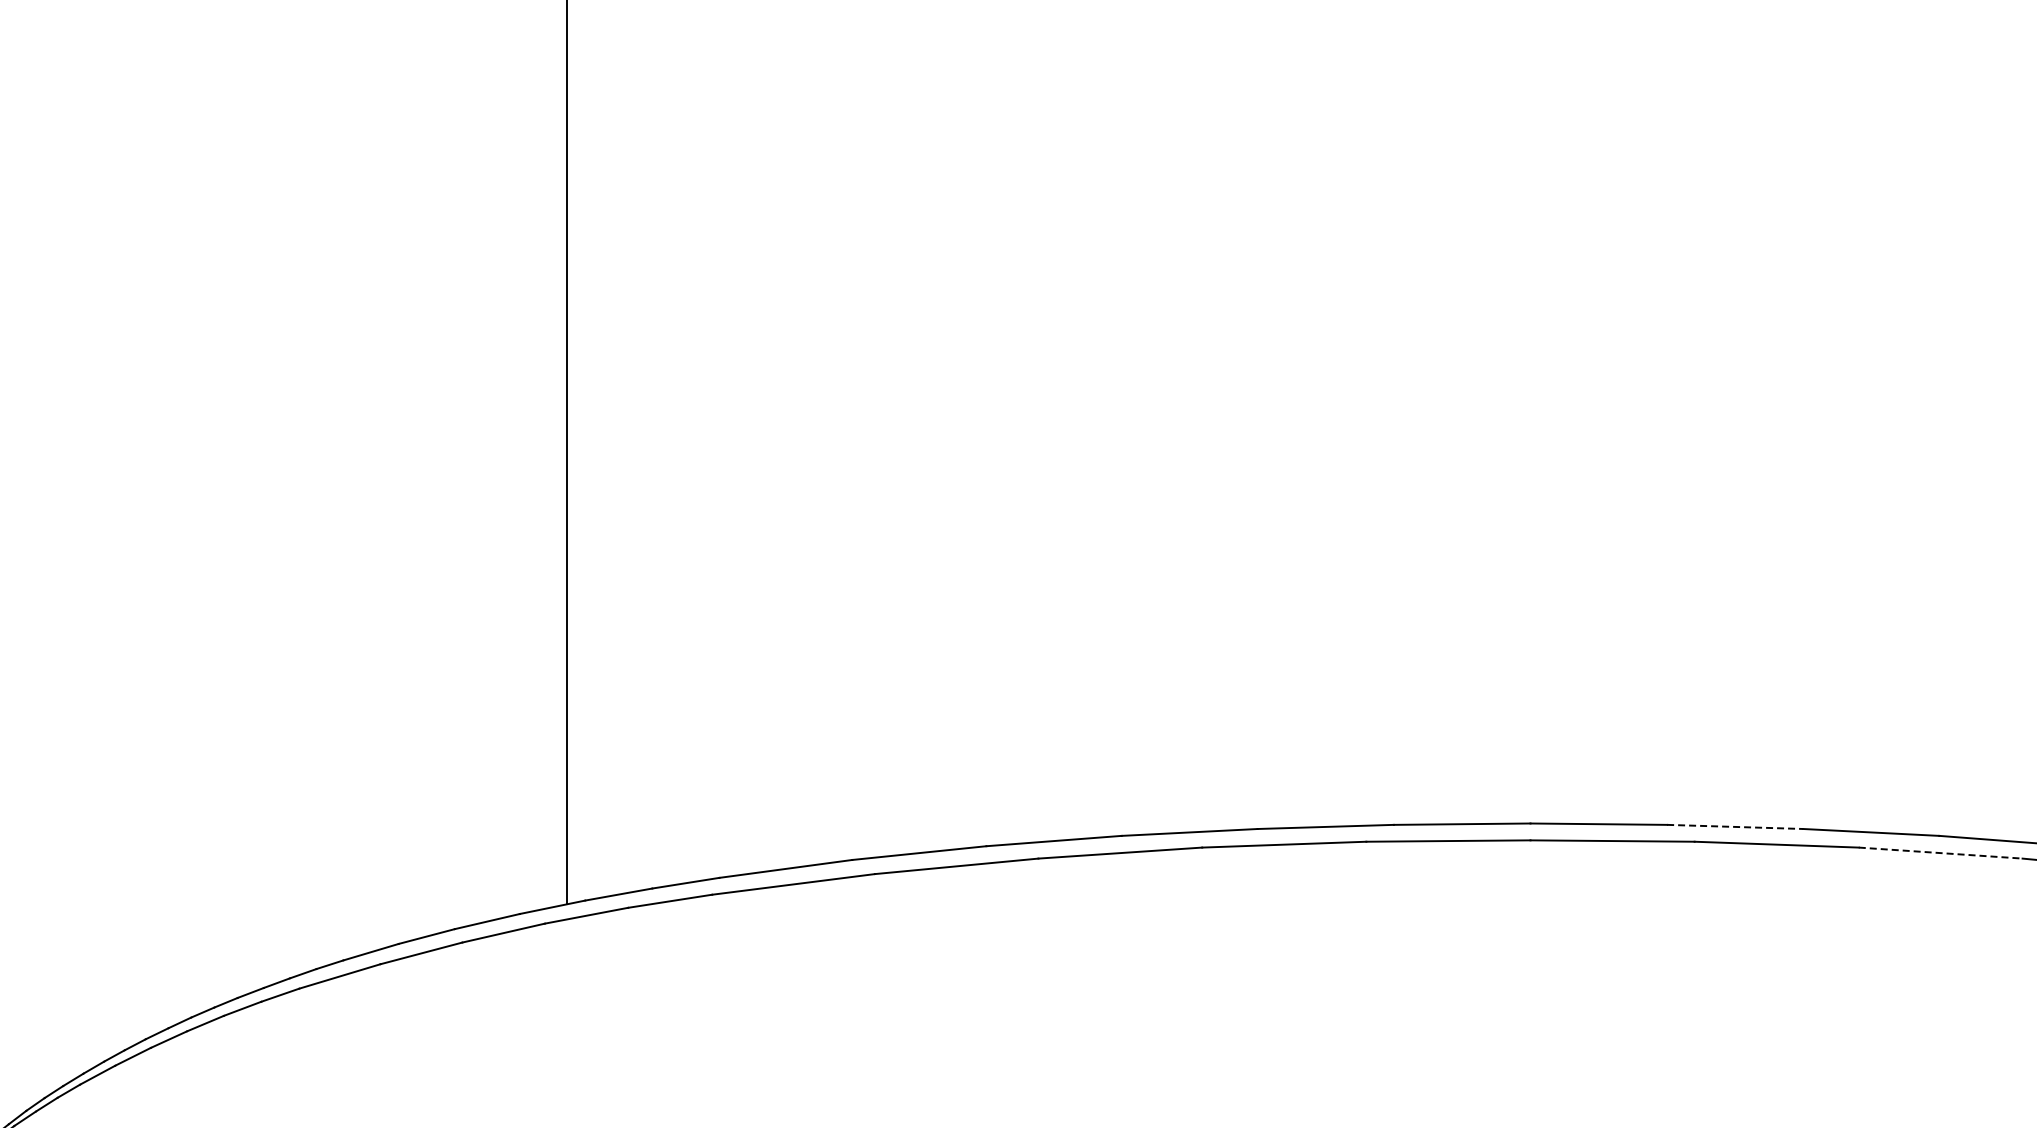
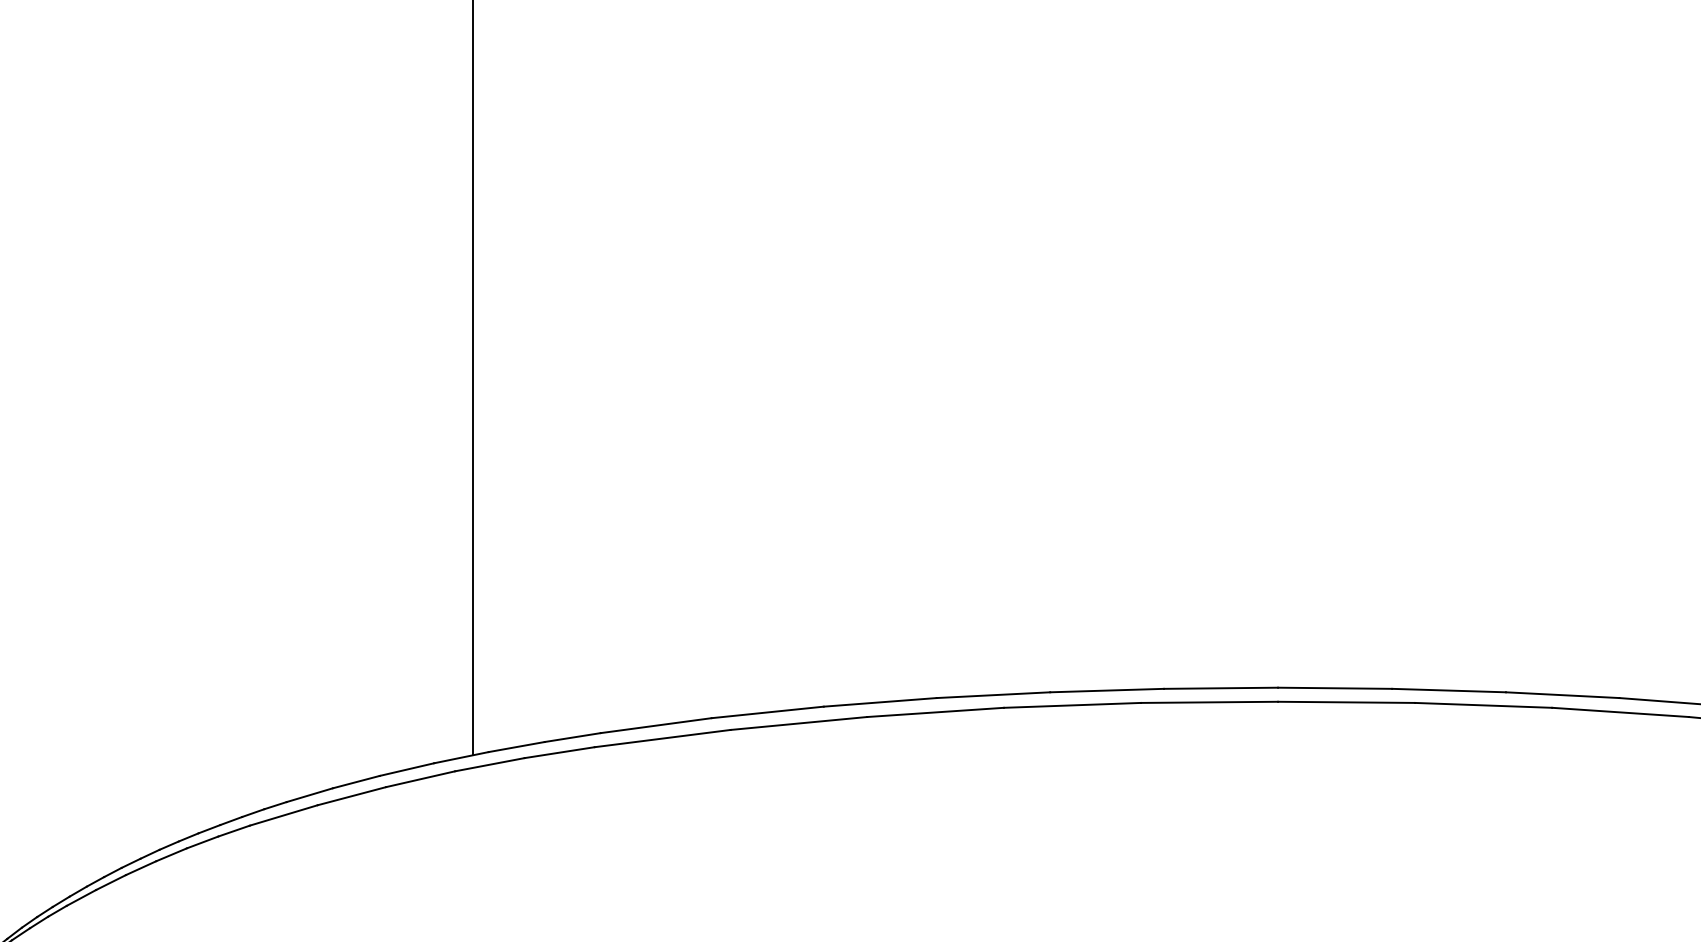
line: (1735, 826) -> (1449, 690), dashed -> solid
line: (1941, 853) -> (1621, 712), dashed -> solid

